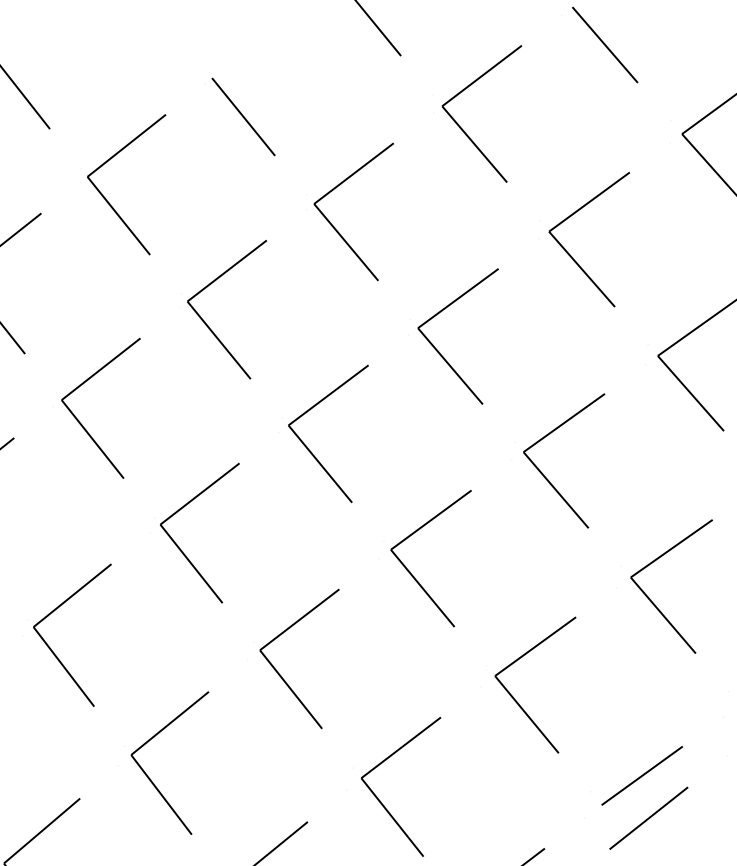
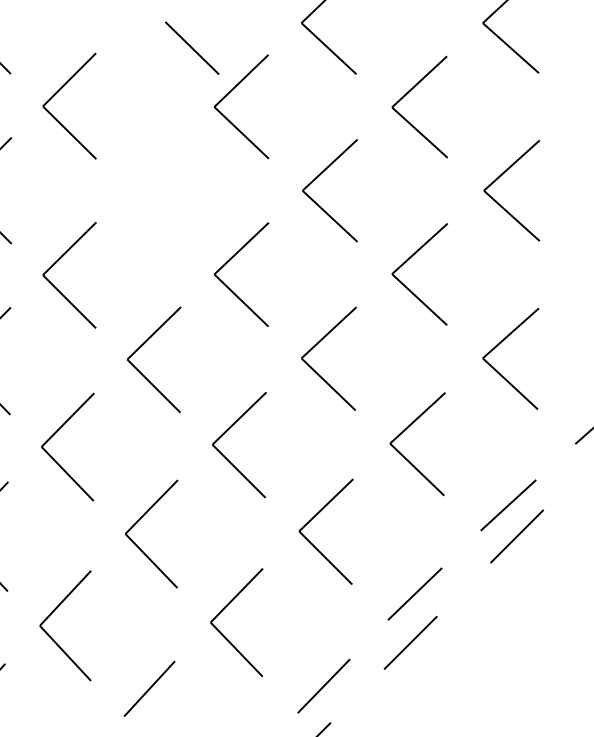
line: (244, 116) -> (192, 47), moved
part: (208, 287) -> (142, 178), removed

